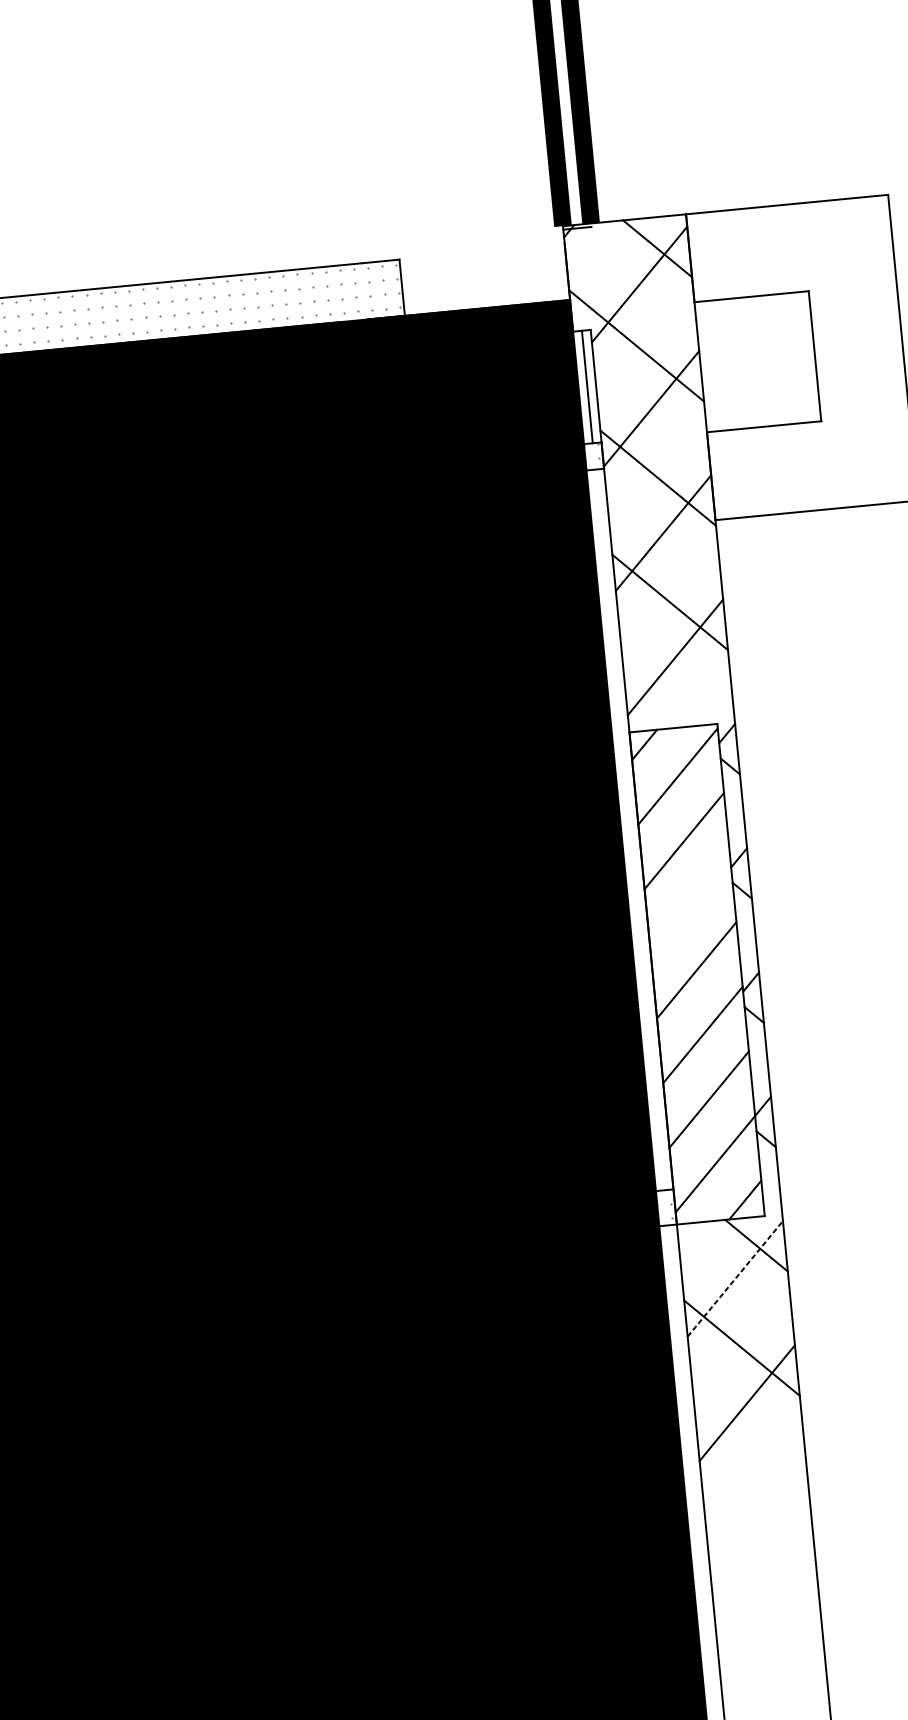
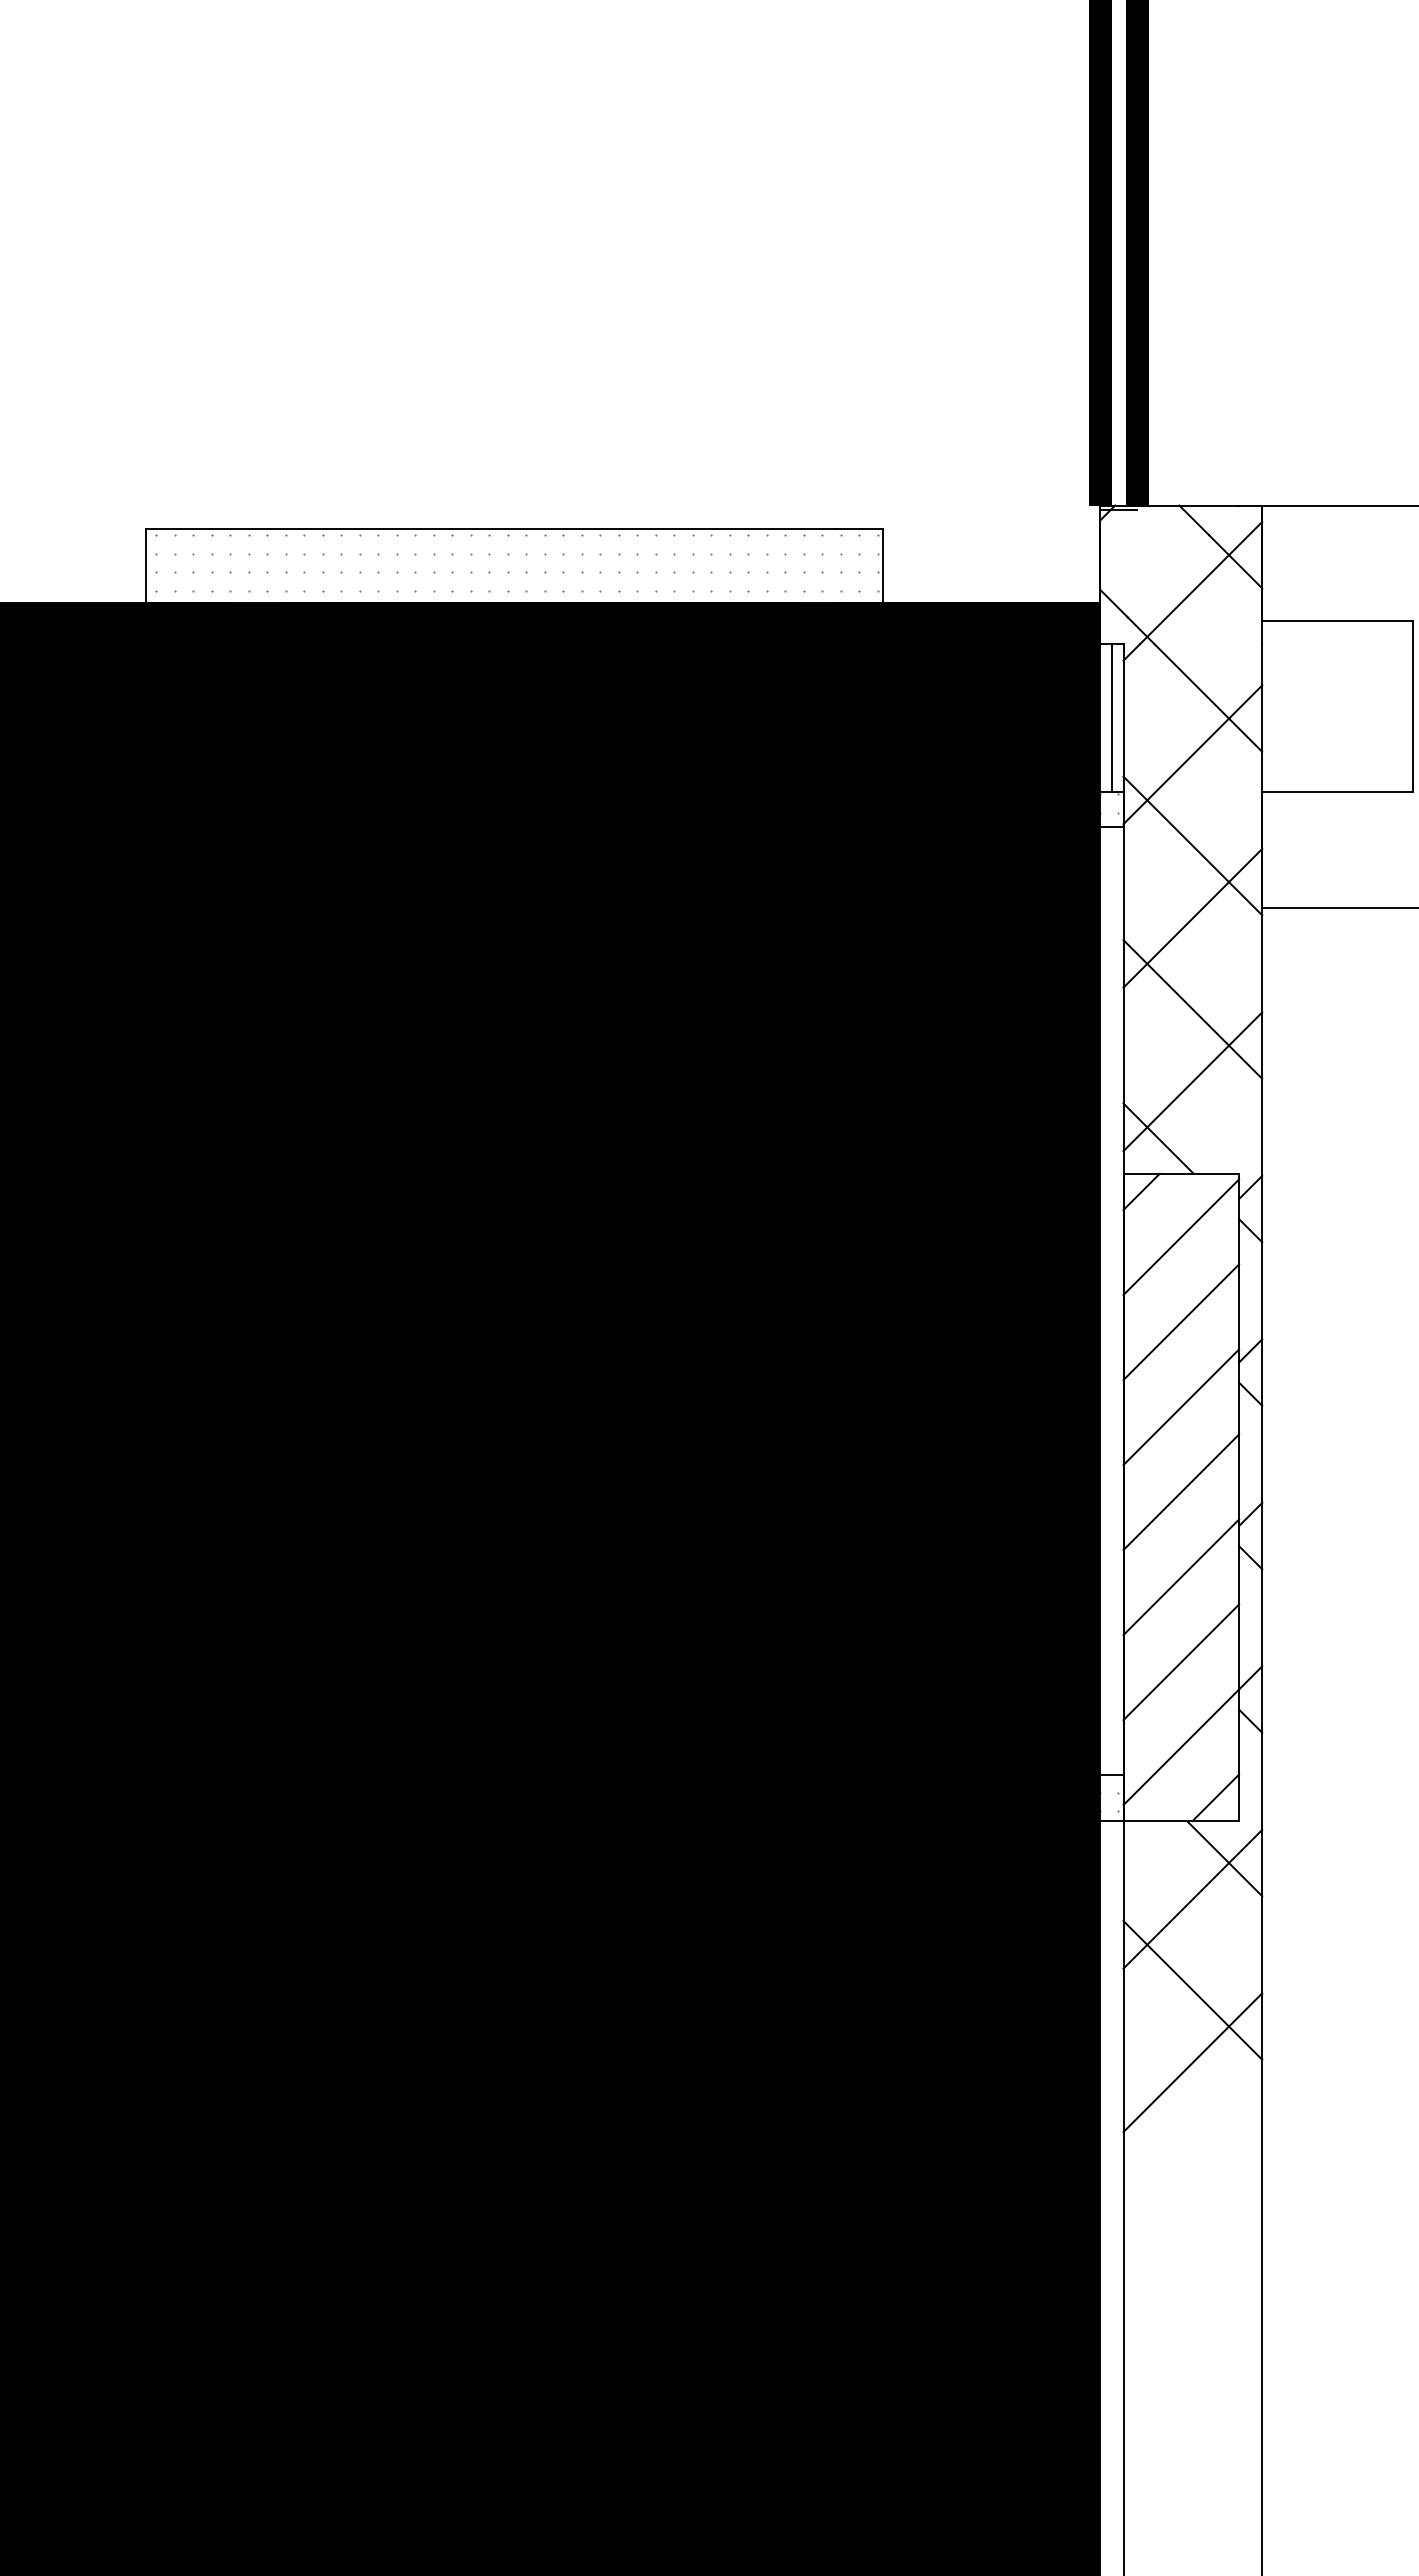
line: (653, 703) -> (1158, 1138), added
line: (690, 905) -> (1181, 1407), added
line: (735, 1278) -> (1193, 1898), dashed -> solid

